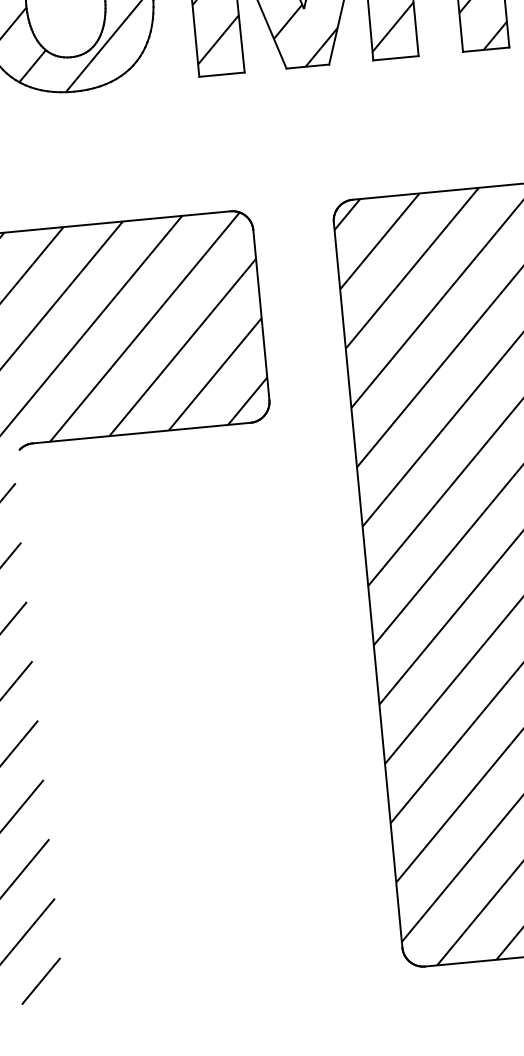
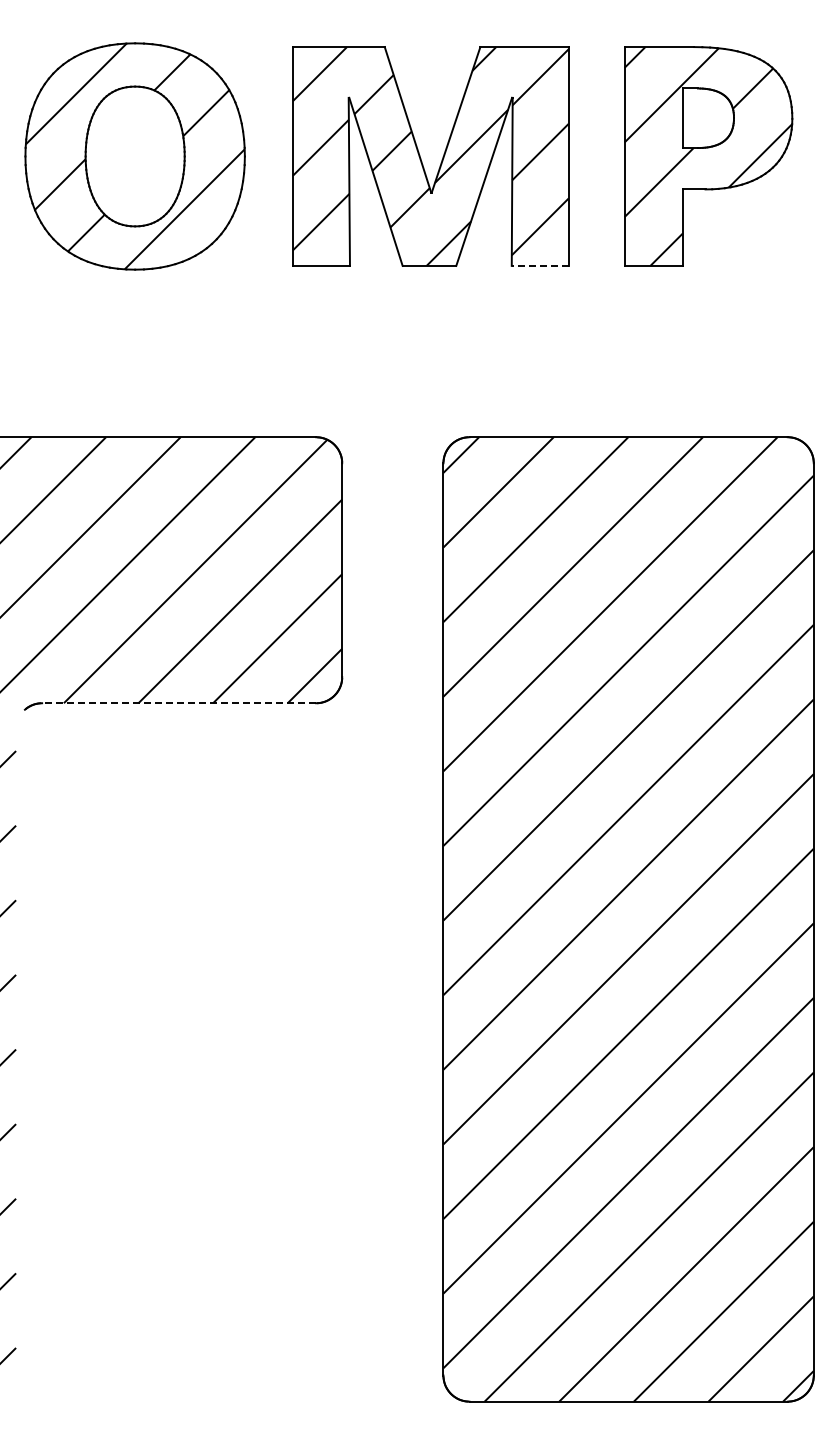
line: (396, 57) -> (540, 265), solid -> dashed
line: (141, 433) -> (178, 703), solid -> dashed

